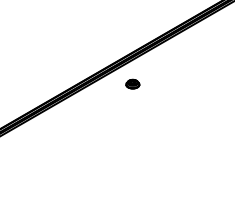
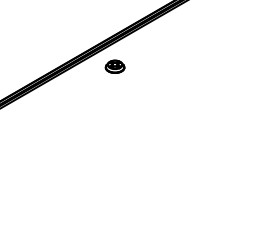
part: (132, 83) -> (114, 66), size x1.43

